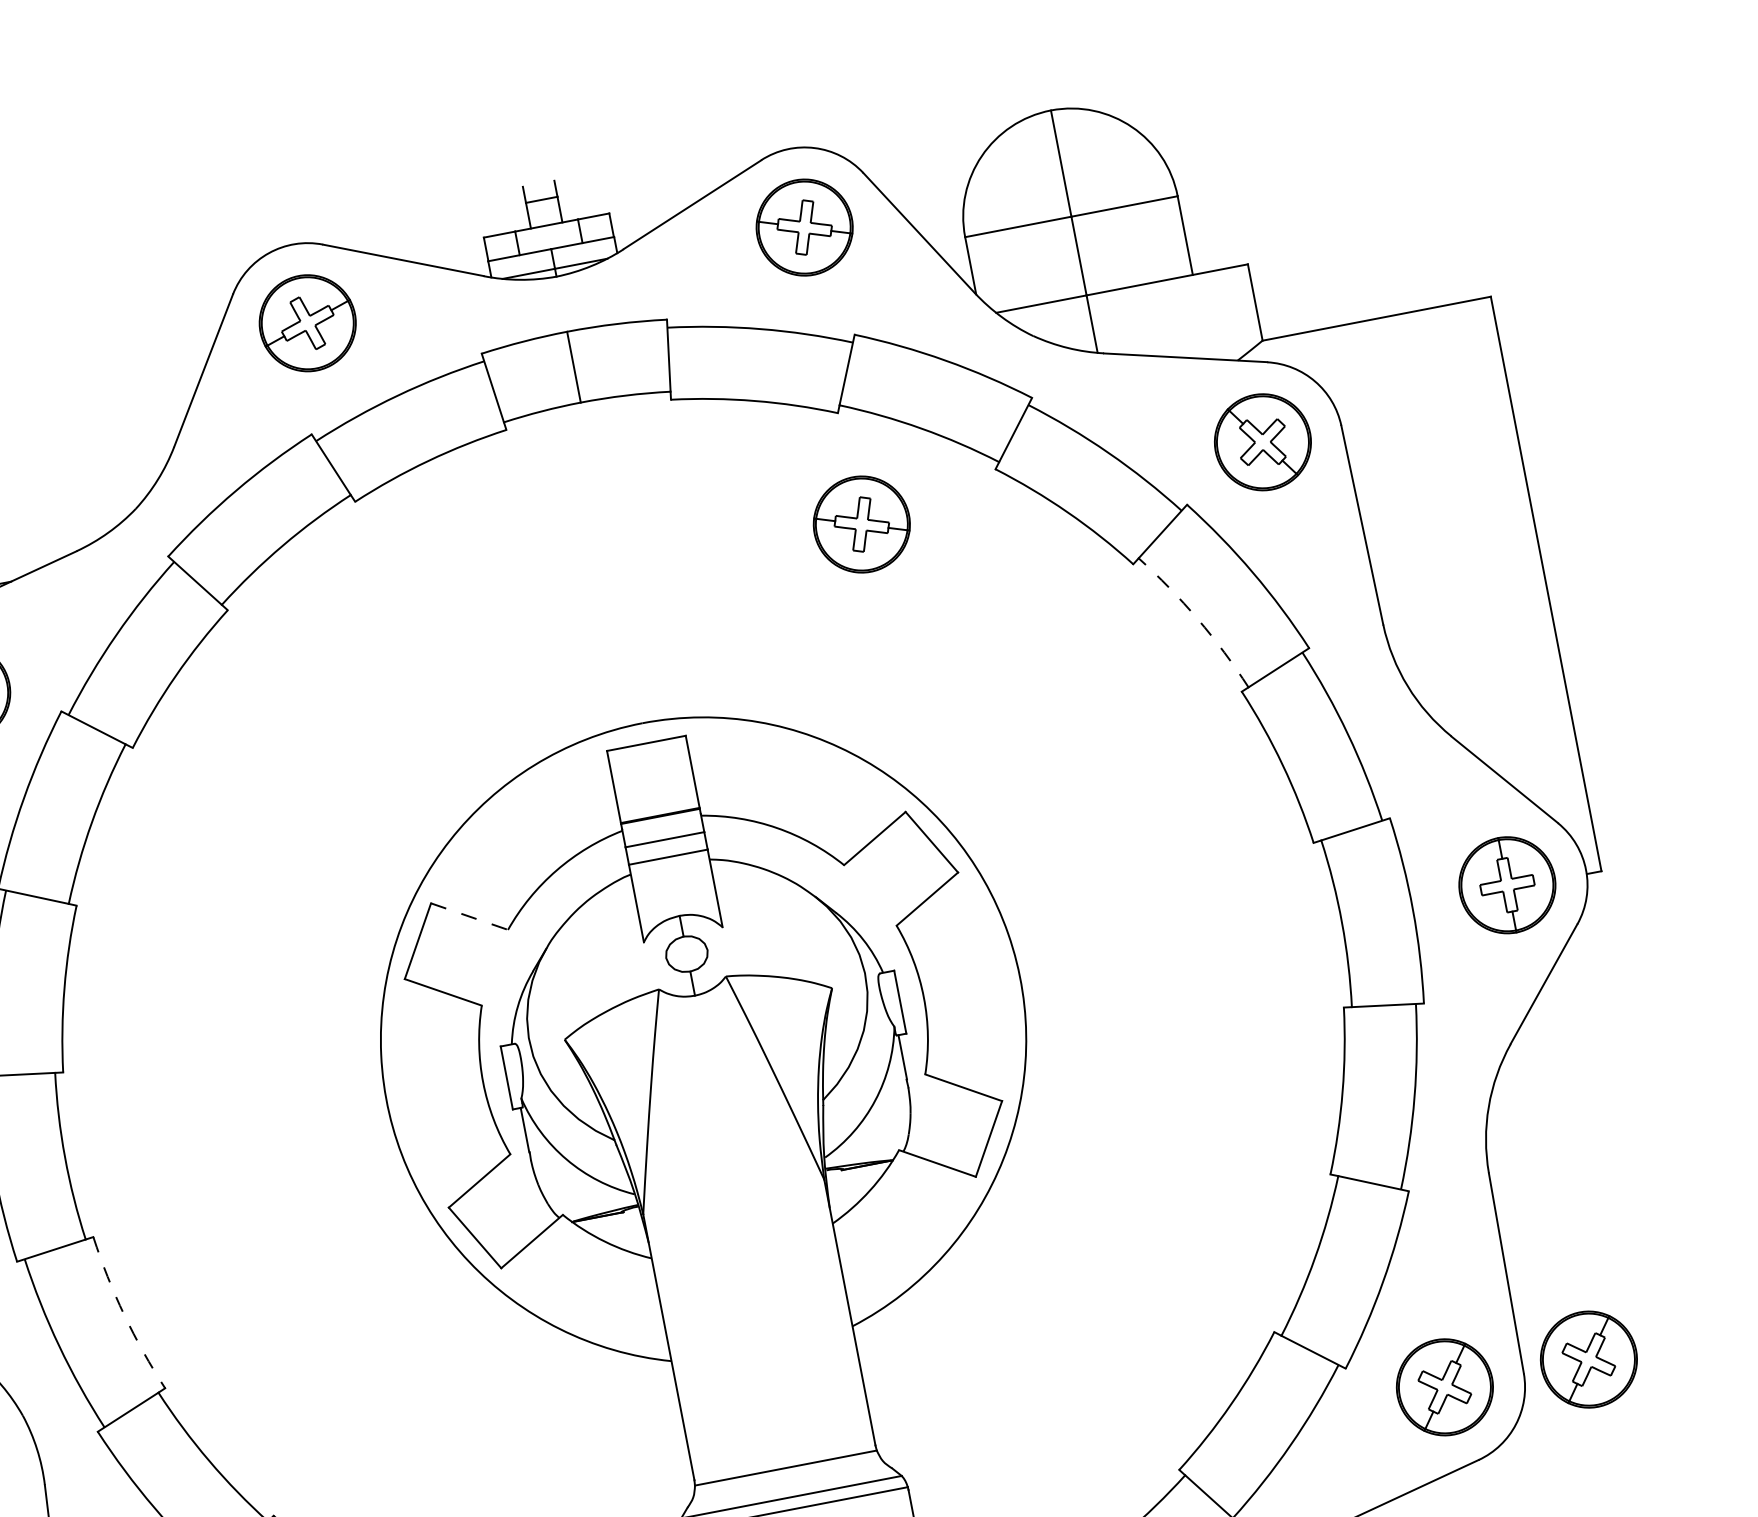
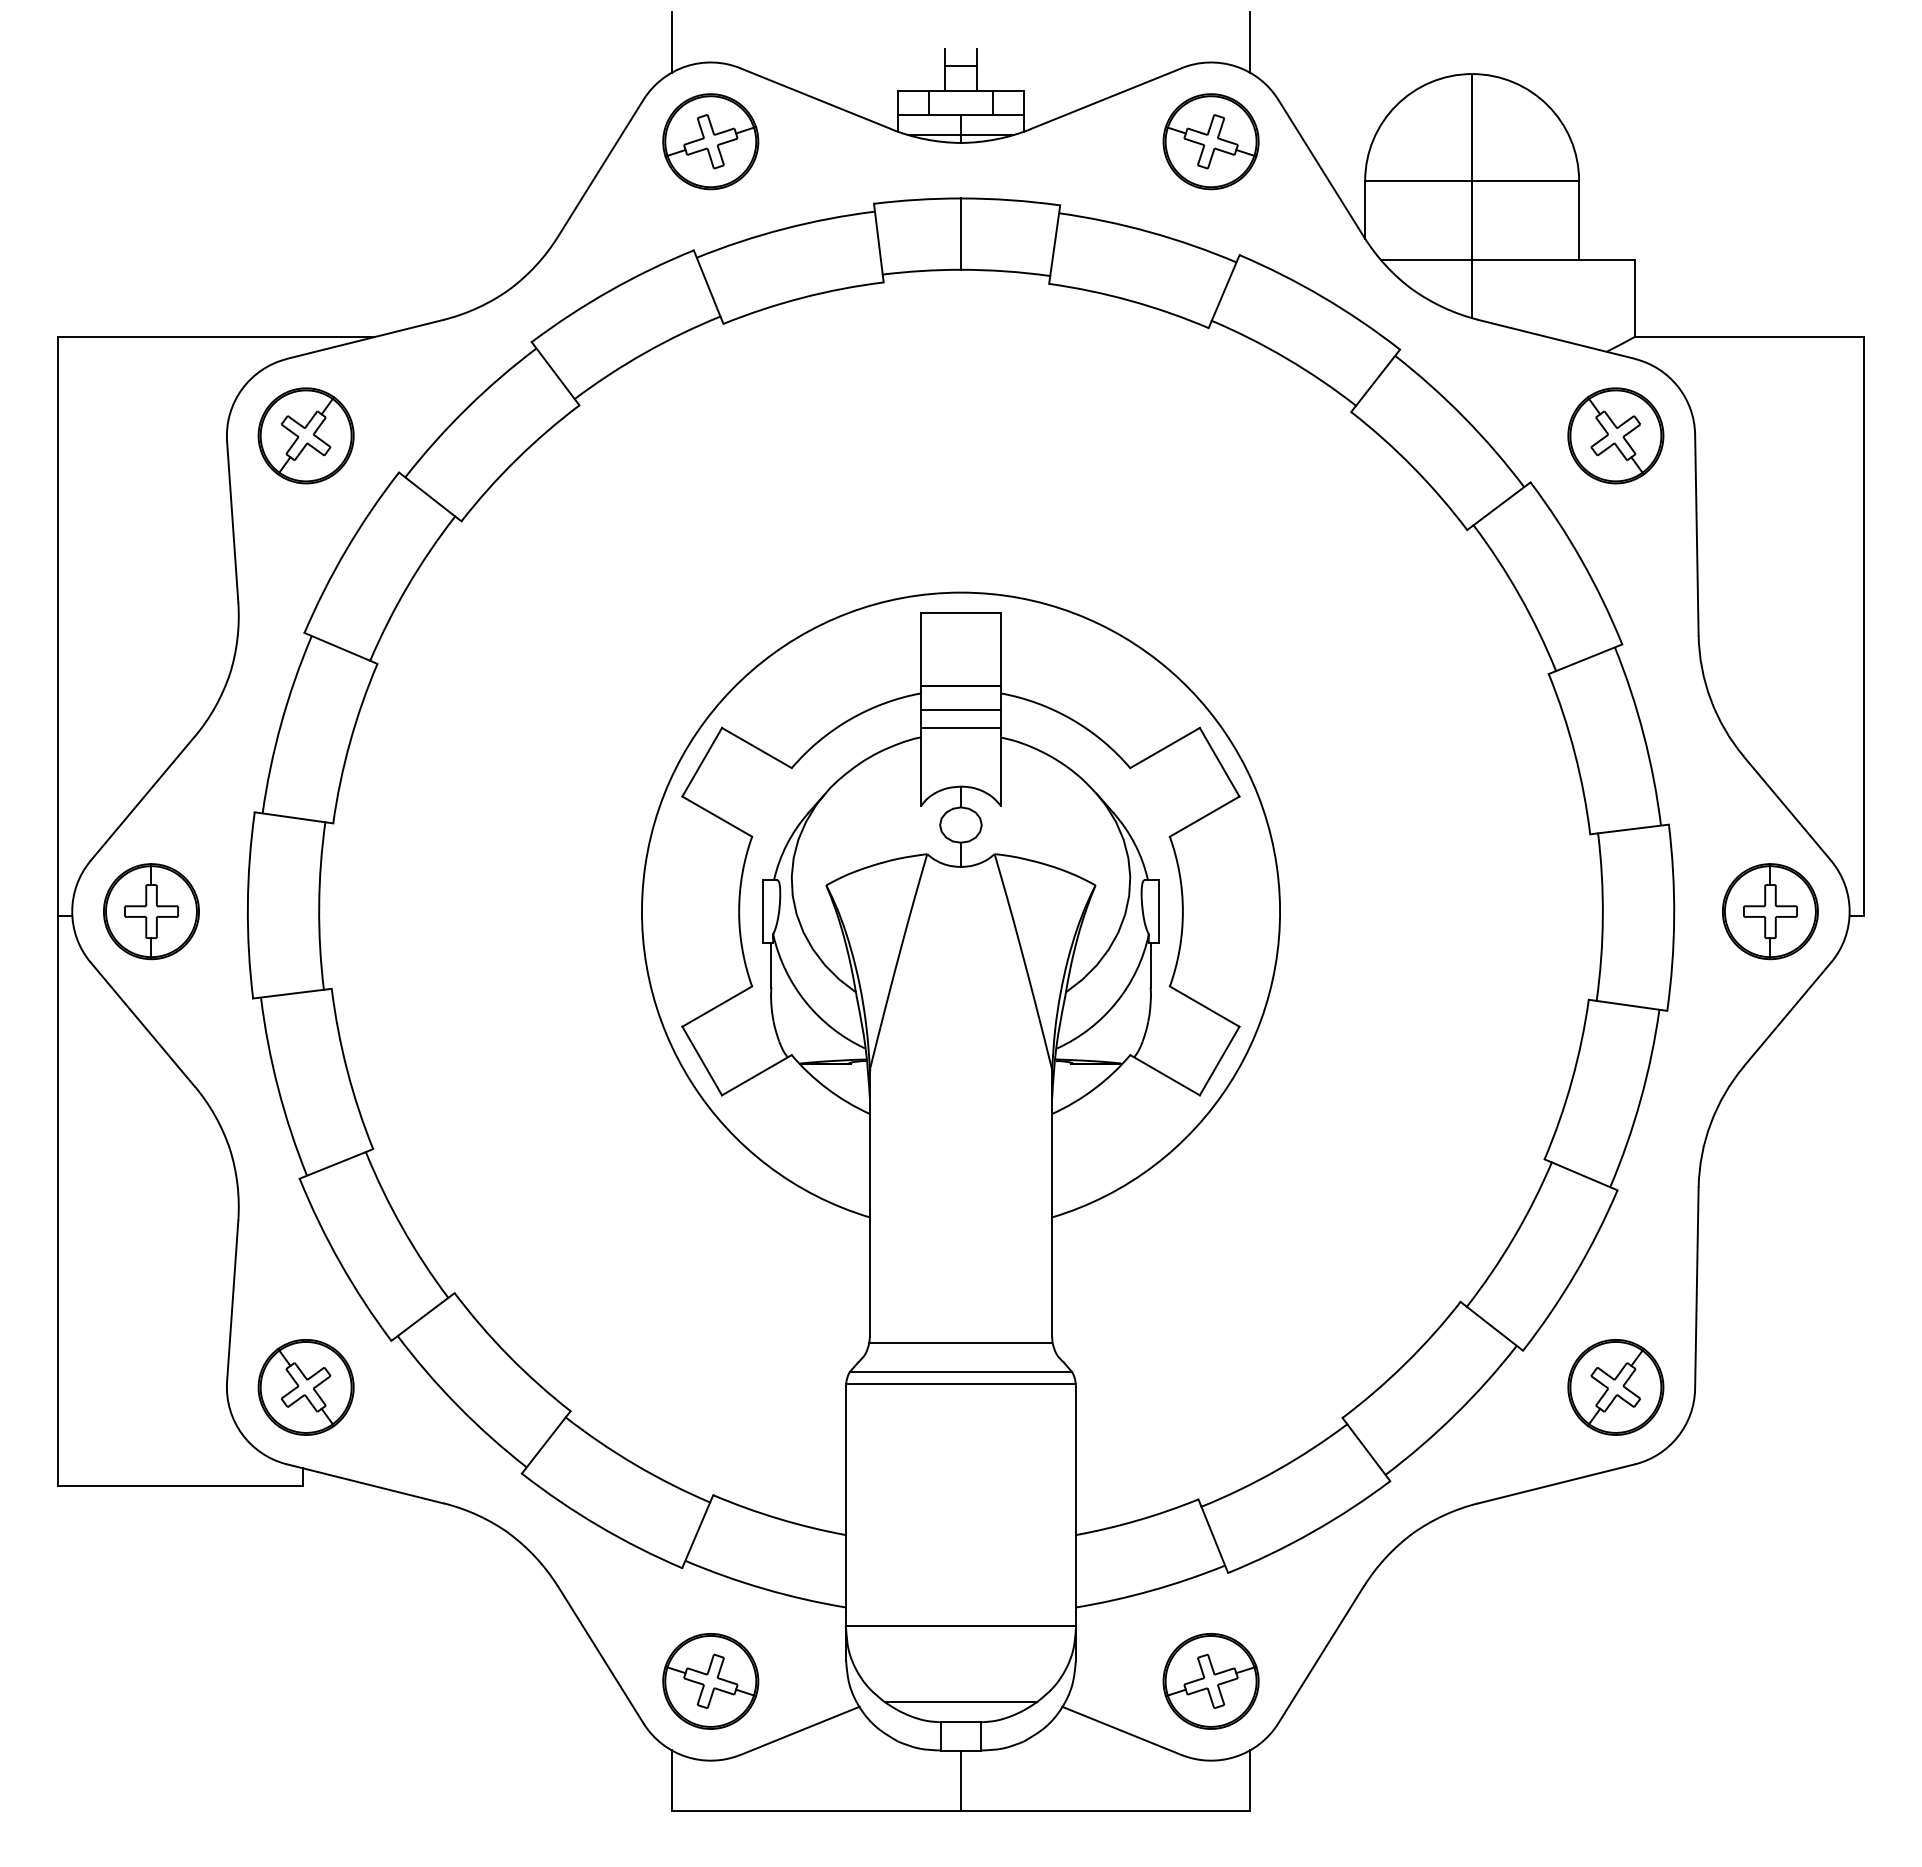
line: (824, 121) -> (1250, 42), added
line: (249, 232) -> (671, 42), added
part: (861, 524) -> (1210, 440), removed
arc: (1197, 619) -> (1519, 595), dashed -> solid
line: (470, 916) -> (757, 748), dashed -> solid
arc: (124, 1315) -> (347, 1070), dashed -> solid
part: (1588, 1359) -> (1760, 1387), removed

